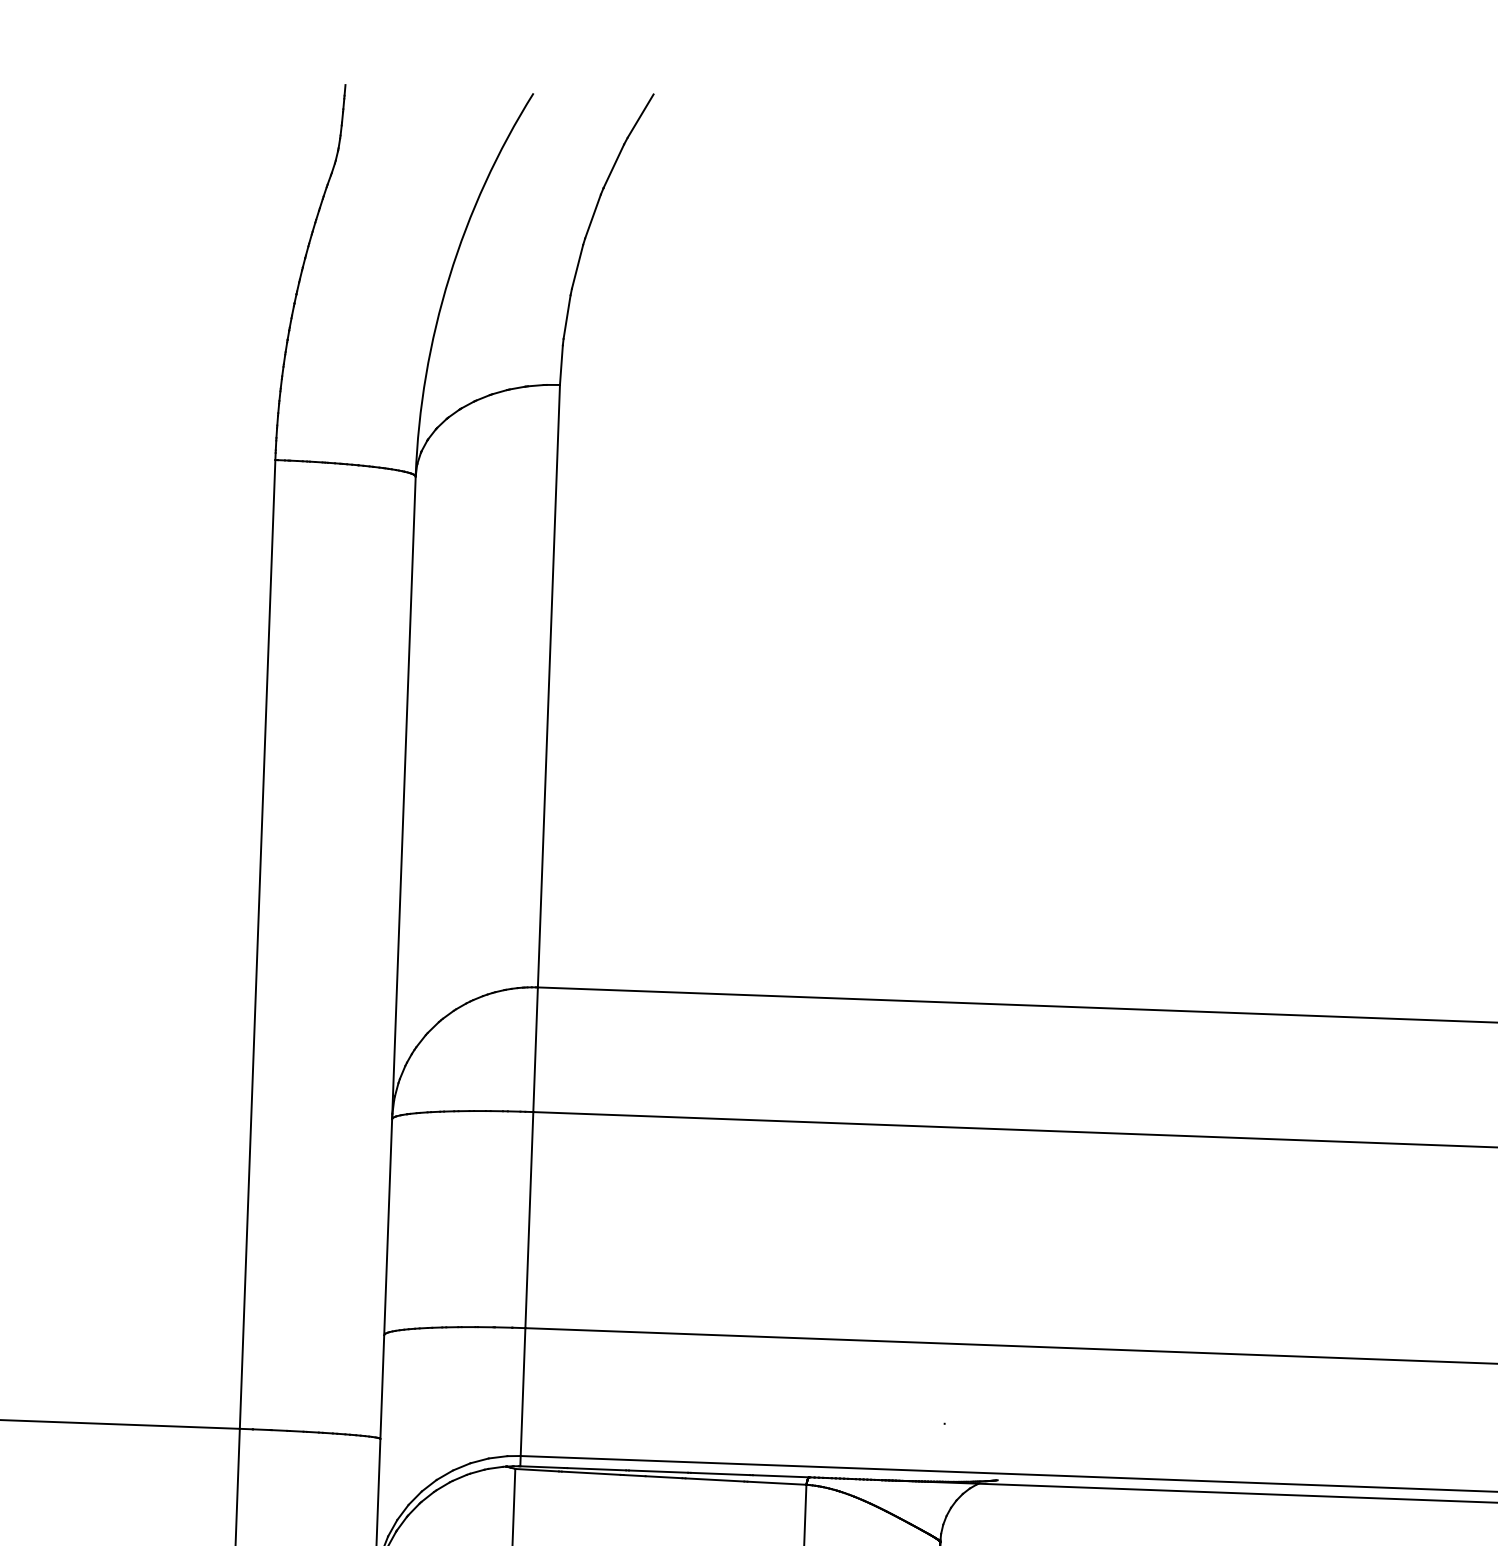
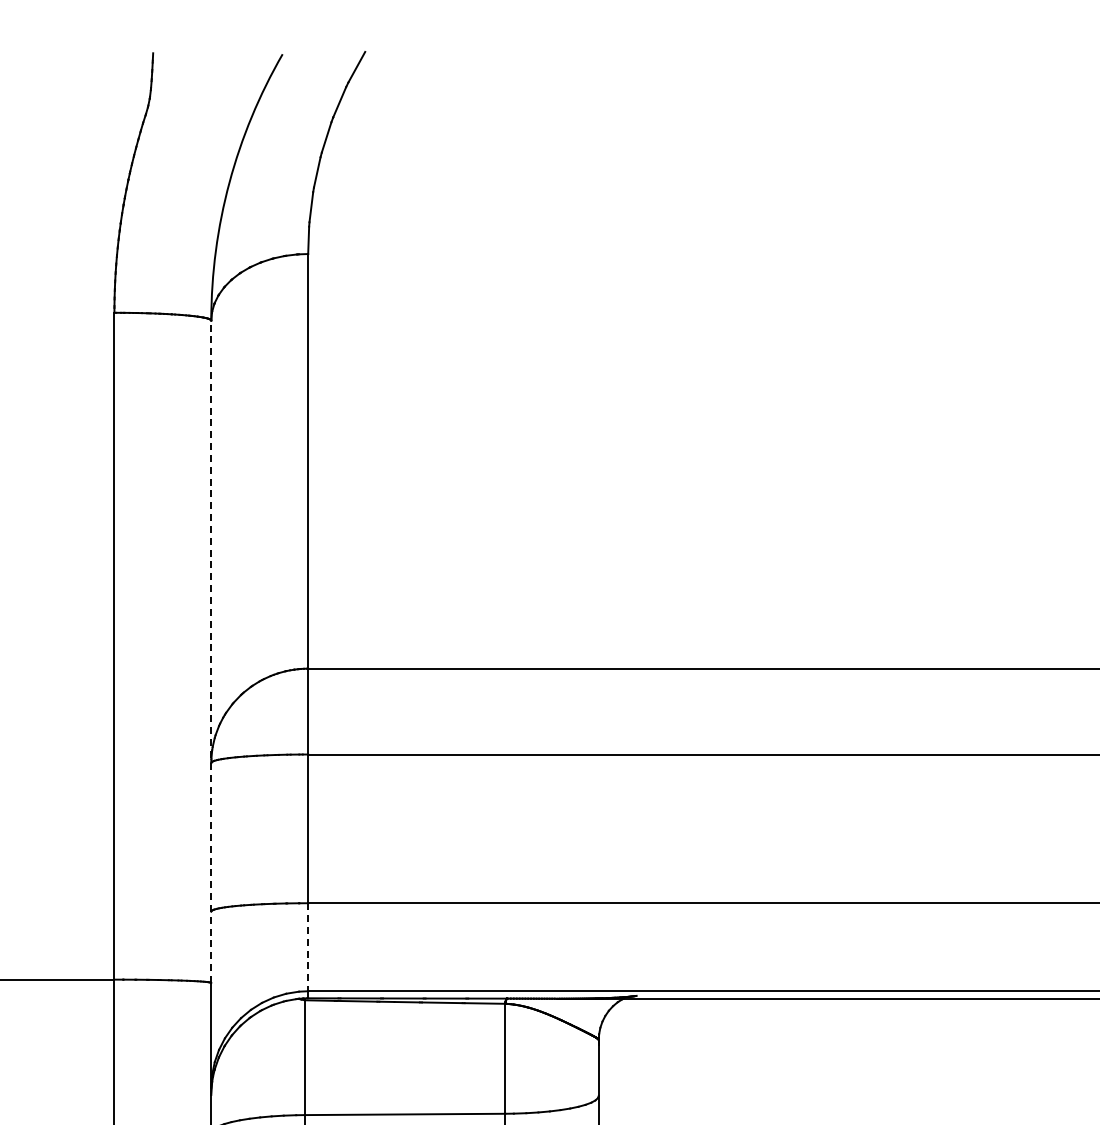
line: (398, 957) -> (211, 651), solid -> dashed
line: (523, 1392) -> (308, 947), solid -> dashed

